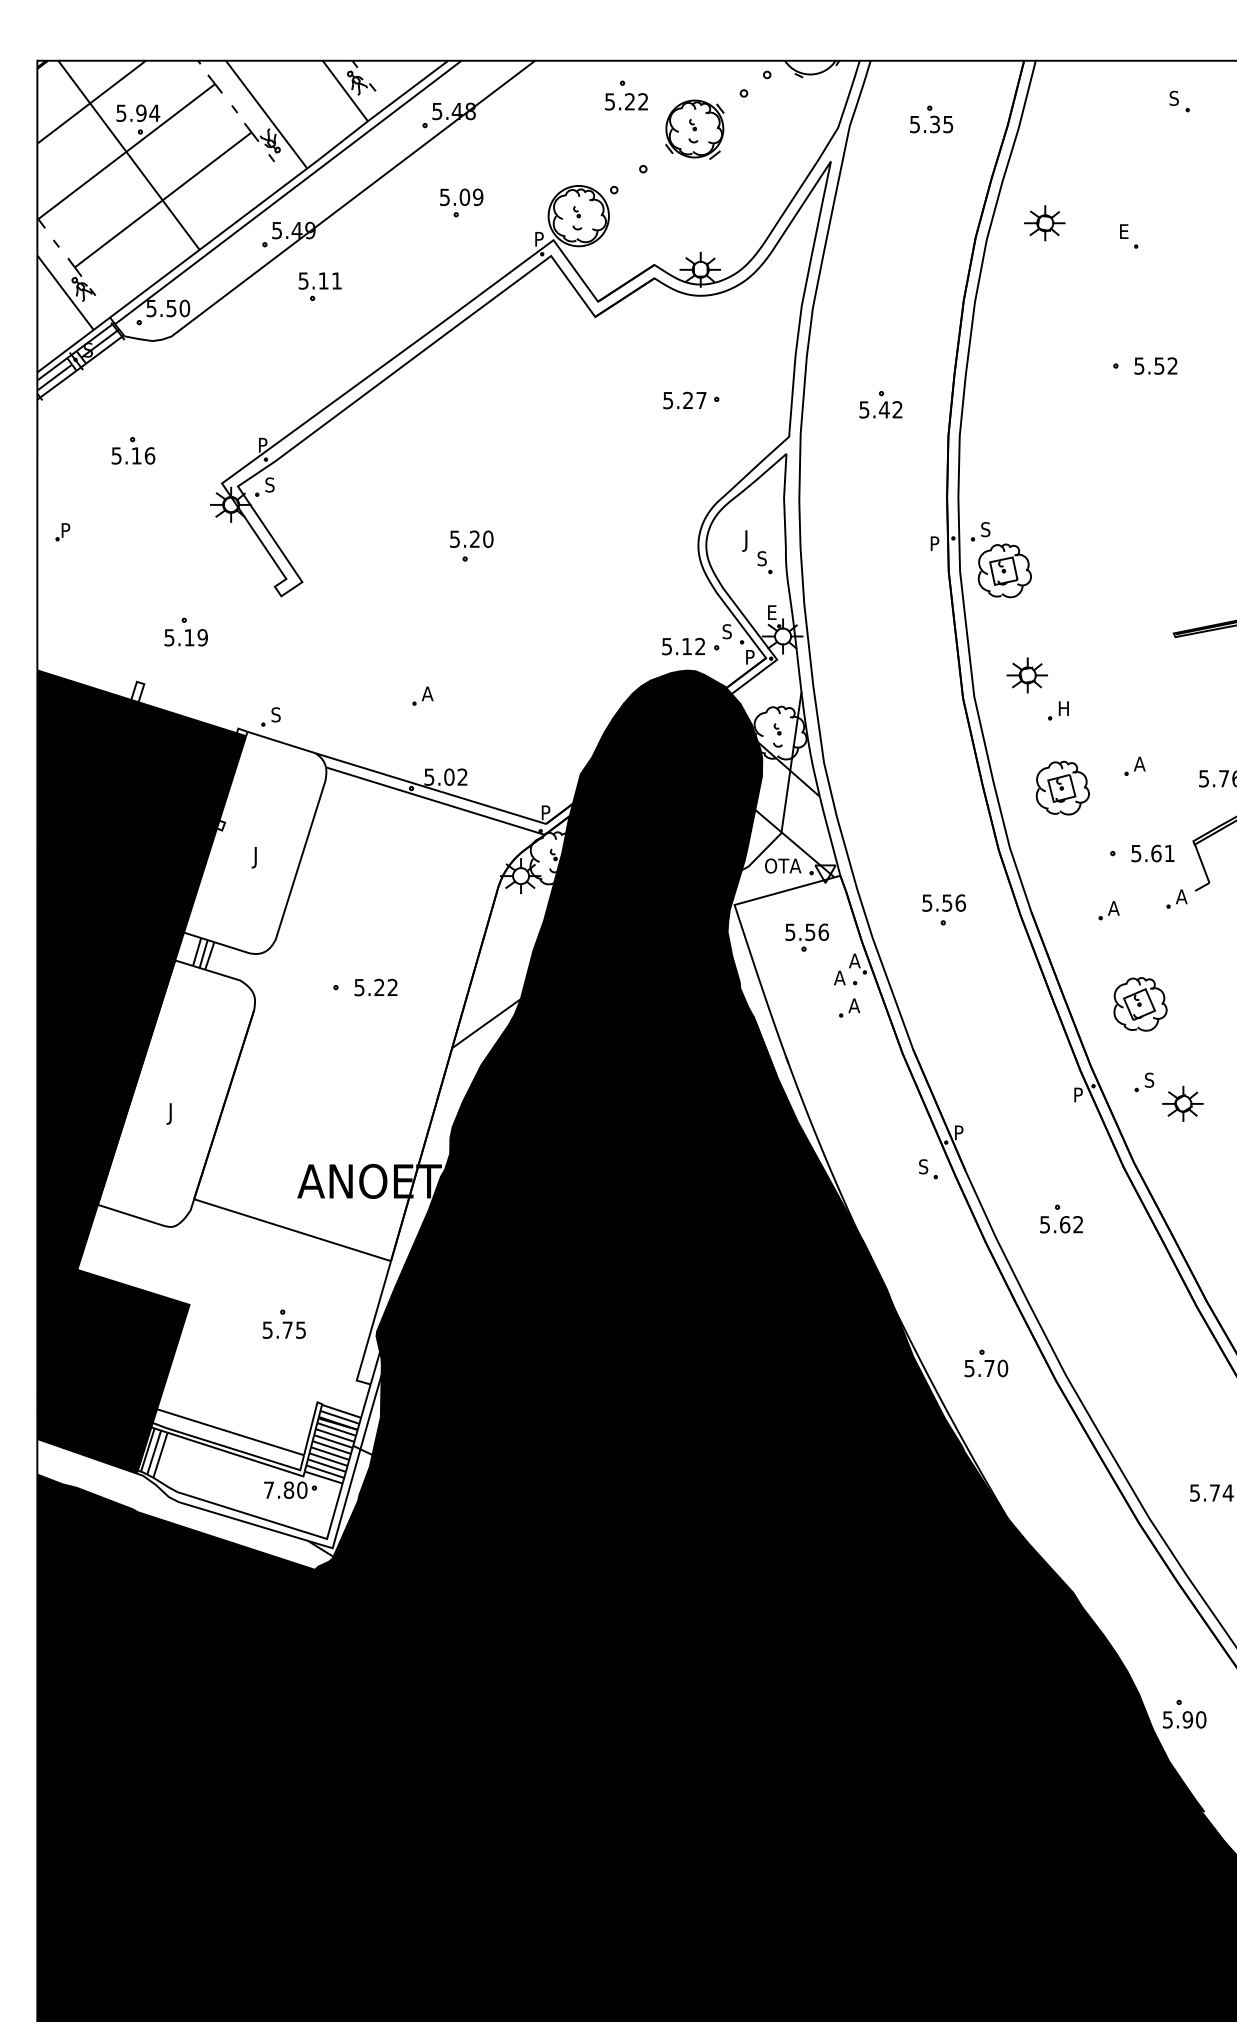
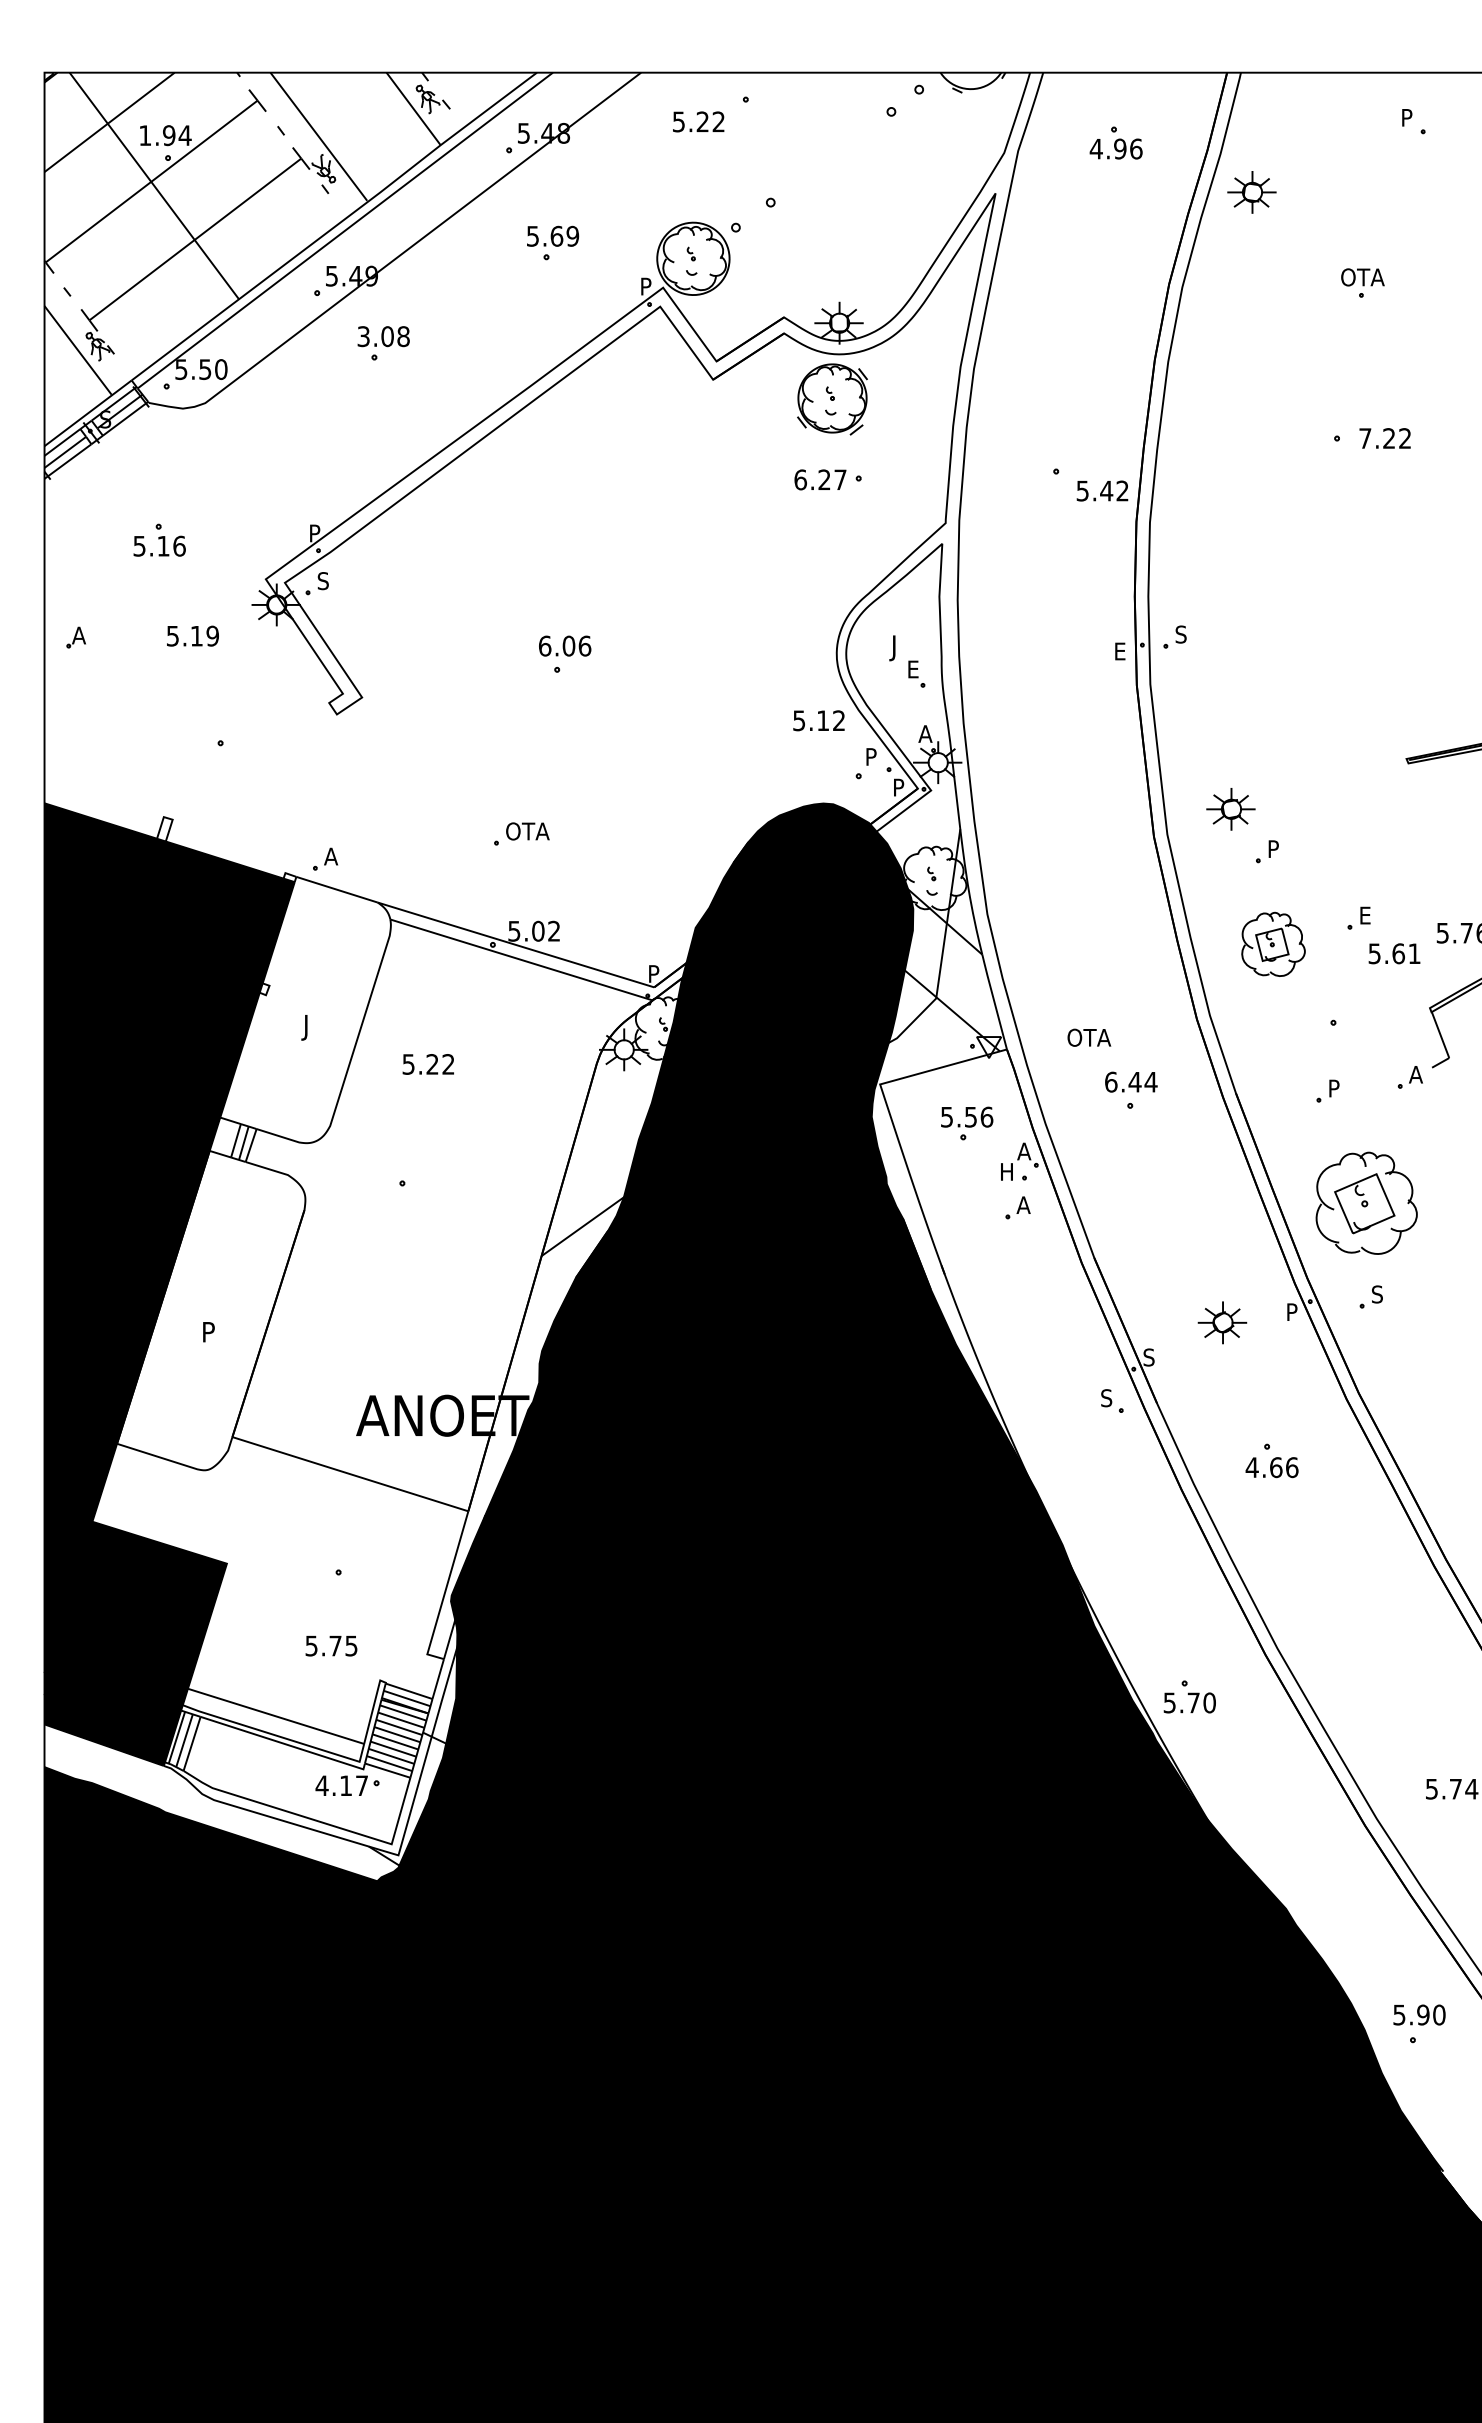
text: (1173, 98) -> (1406, 117), S -> P
text: (626, 101) -> (698, 121), moved
text: (121, 113) -> (145, 135), 5.94 -> 1.94
text: (930, 124) -> (1115, 148), 5.35 -> 4.96
part: (694, 129) -> (832, 399), moved
text: (464, 196) -> (556, 235), 5.09 -> 5.69
part: (1044, 223) -> (1251, 192), moved
text: (1137, 231) -> (1362, 277), E -> OTA
text: (320, 280) -> (383, 336), 5.11 -> 3.08
text: (1149, 366) -> (1377, 438), 5.52 -> 7.22
text: (668, 400) -> (800, 479), 5.27 -> 6.27
text: (880, 409) -> (1102, 490), moved
text: (66, 530) -> (79, 635), P -> A
text: (472, 538) -> (565, 645), 5.20 -> 6.06
text: (935, 543) -> (1121, 651), P -> E
text: (761, 558) -> (912, 669), S -> E
part: (1004, 570) -> (1203, 683), removed
text: (772, 612) -> (925, 733), E -> A
text: (726, 631) -> (870, 756), S -> P
text: (185, 637) -> (192, 635), moved
text: (683, 646) -> (818, 720), moved
text: (440, 693) -> (527, 831), A -> OTA
text: (1064, 708) -> (1275, 848), H -> P
text: (276, 714) -> (331, 856), S -> A
text: (1139, 764) -> (1365, 915), A -> E
text: (1152, 853) -> (1394, 953), moved
text: (783, 865) -> (1089, 1037), moved
text: (944, 902) -> (1131, 1081), 5.56 -> 6.44
text: (1113, 908) -> (1334, 1088), A -> P
text: (840, 977) -> (1006, 1171), A -> H
text: (375, 987) -> (427, 1064), moved
part: (1140, 1004) -> (1366, 1203), size x1.6
part: (1182, 1103) -> (1222, 1322), moved
text: (172, 1113) -> (206, 1334), J -> P
text: (958, 1132) -> (1148, 1357), P -> S
text: (1061, 1224) -> (1271, 1467), 5.62 -> 4.66
text: (284, 1330) -> (331, 1646), moved
part: (986, 1363) -> (1189, 1696), moved
text: (285, 1489) -> (341, 1785), 7.80 -> 4.17
text: (1184, 1719) -> (1419, 2014), moved

